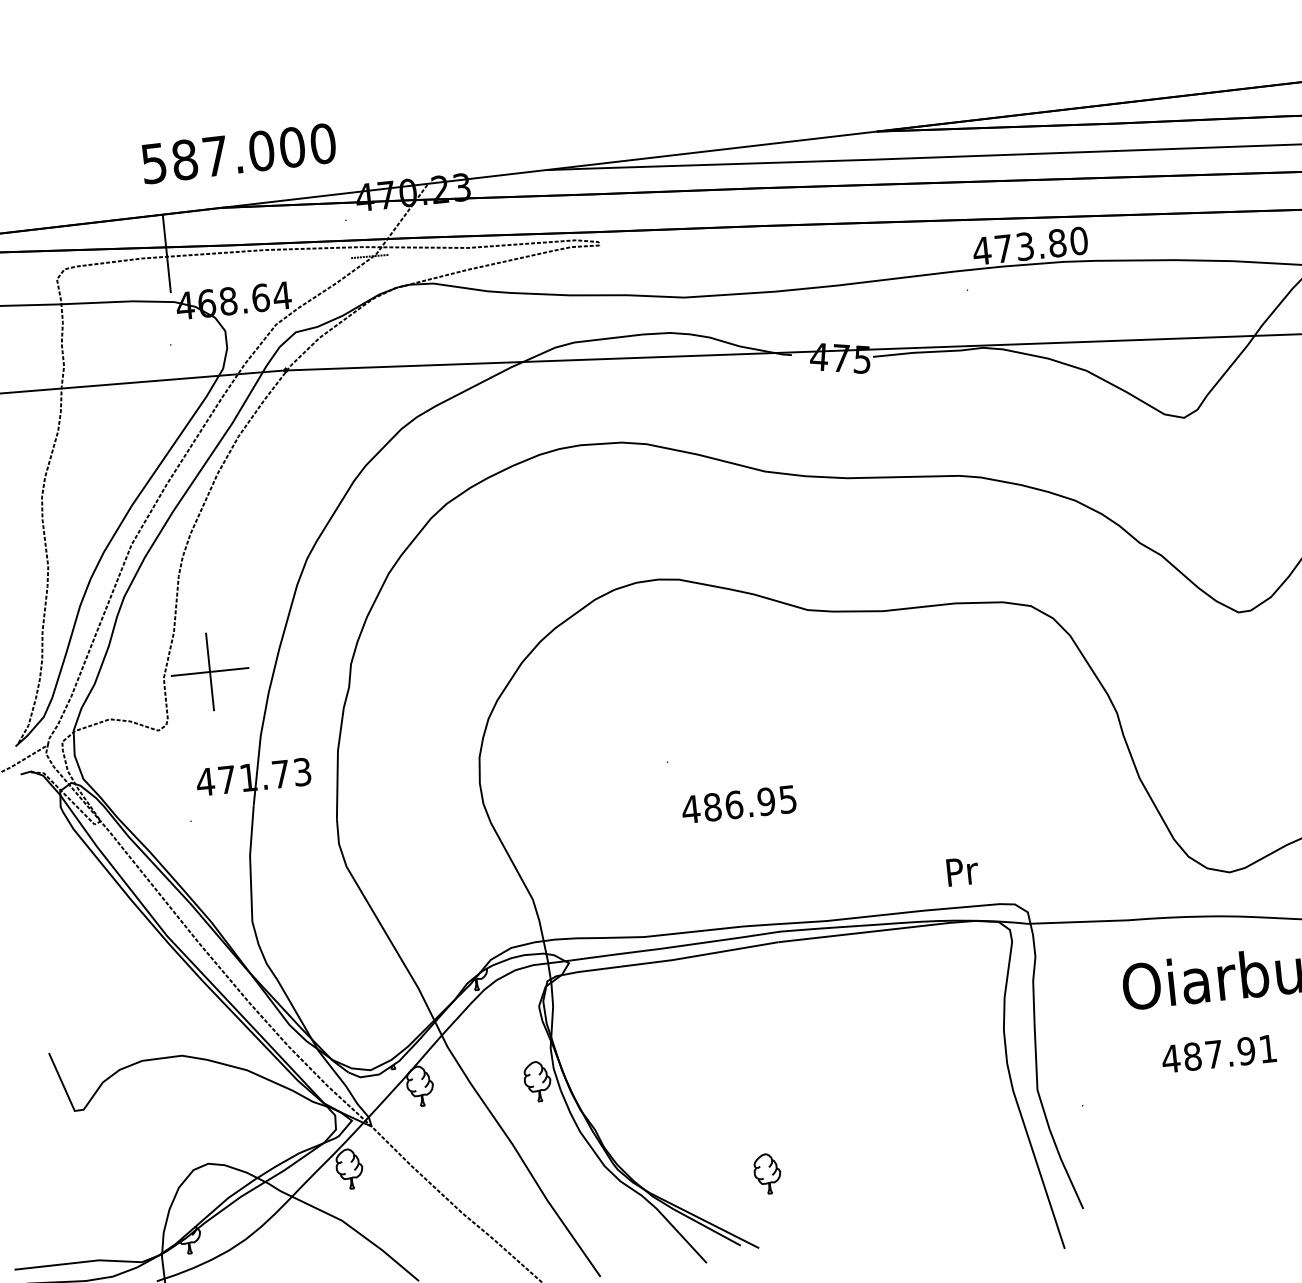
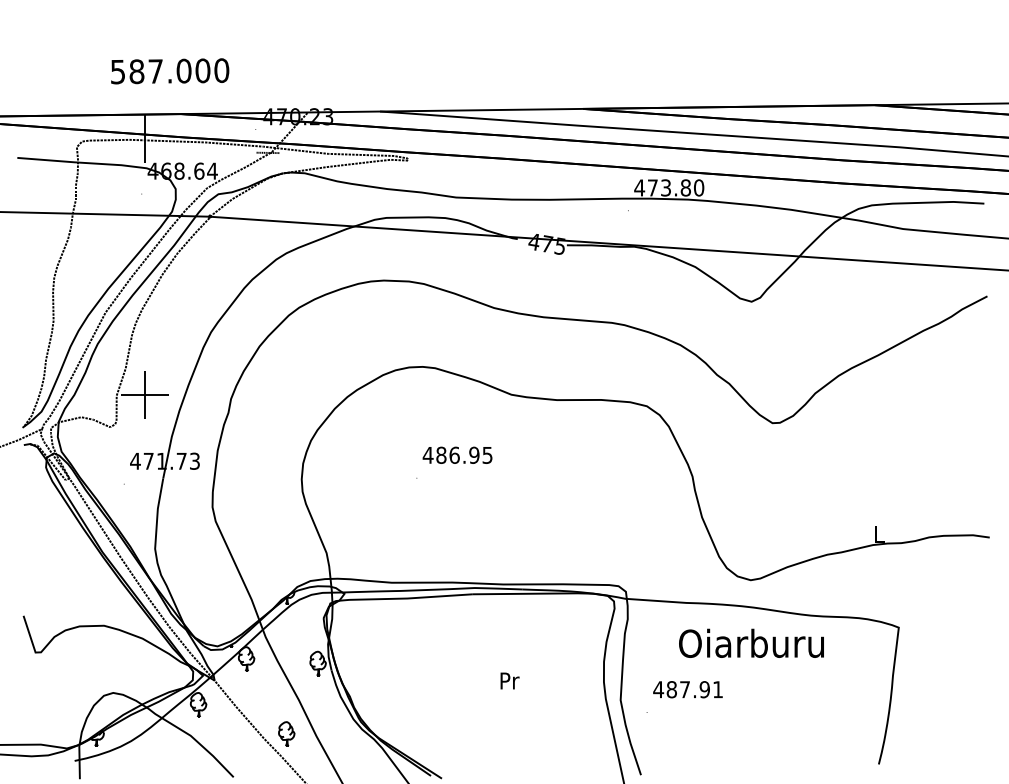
text: (239, 153) -> (170, 71), moved
text: (738, 803) -> (457, 454), moved
text: (961, 870) -> (509, 680), moved
text: (1218, 1053) -> (687, 689), moved
part: (767, 1172) -> (286, 733), moved

